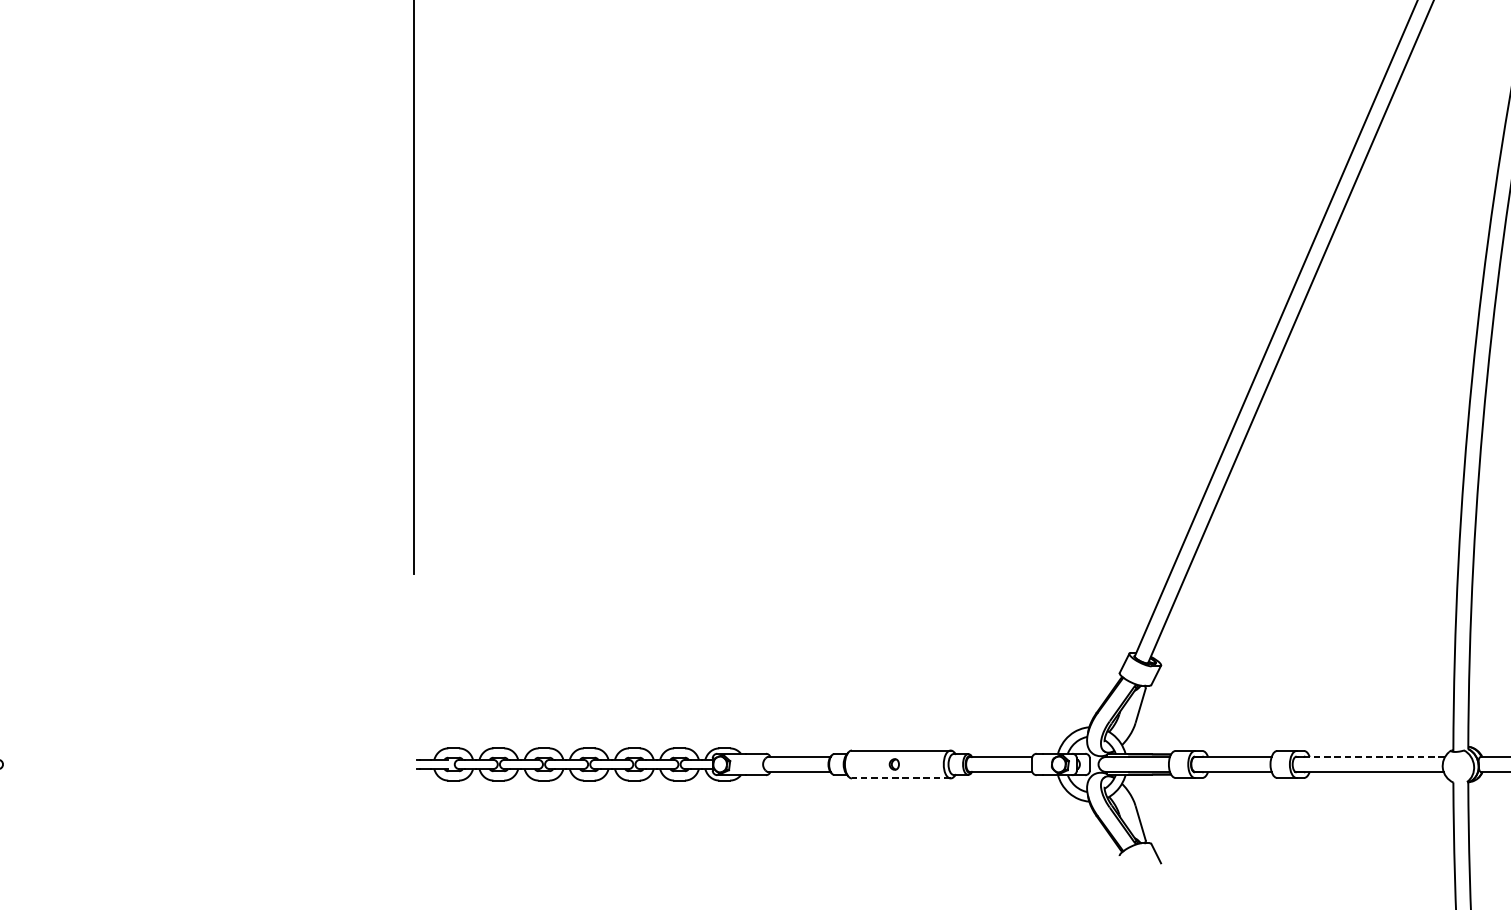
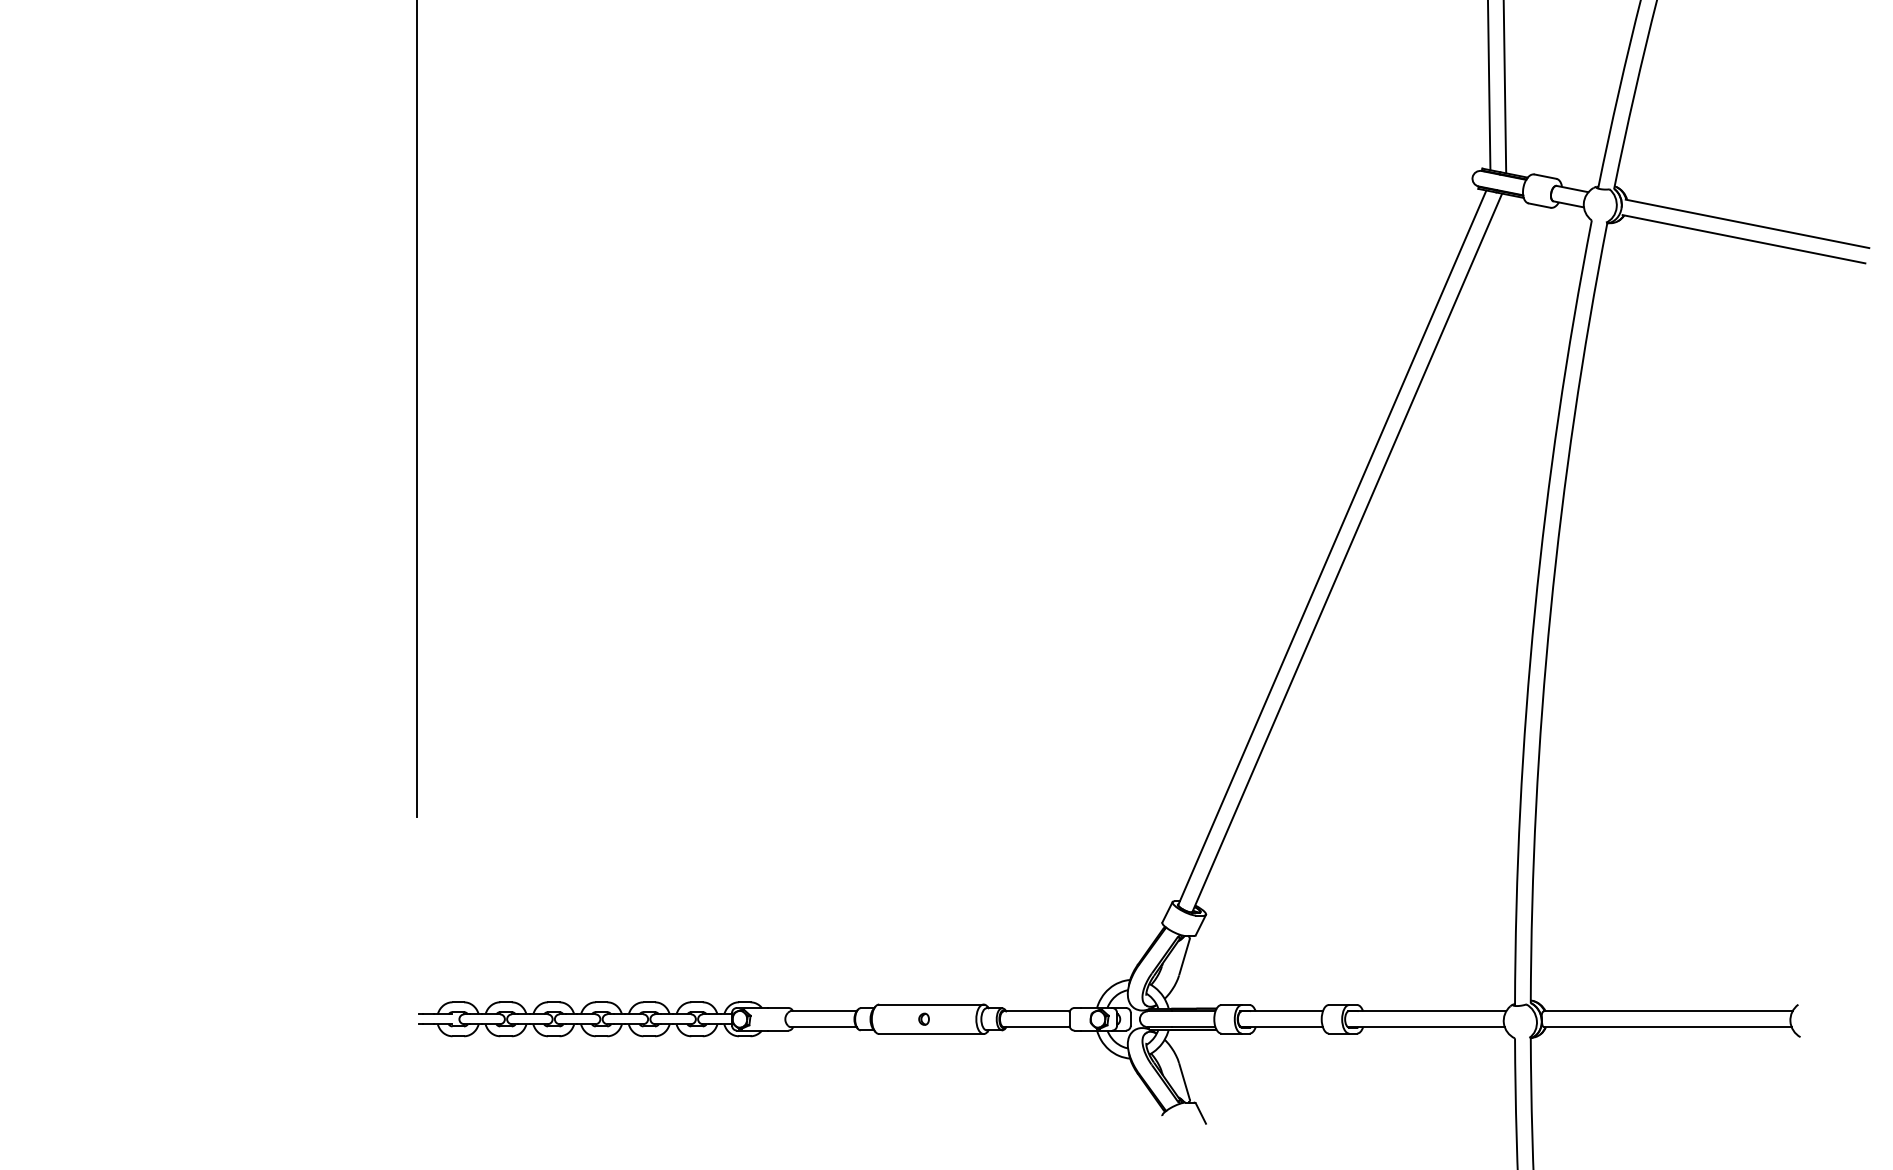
line: (1369, 757) -> (1426, 1011), dashed -> solid
line: (900, 778) -> (930, 1034), dashed -> solid

